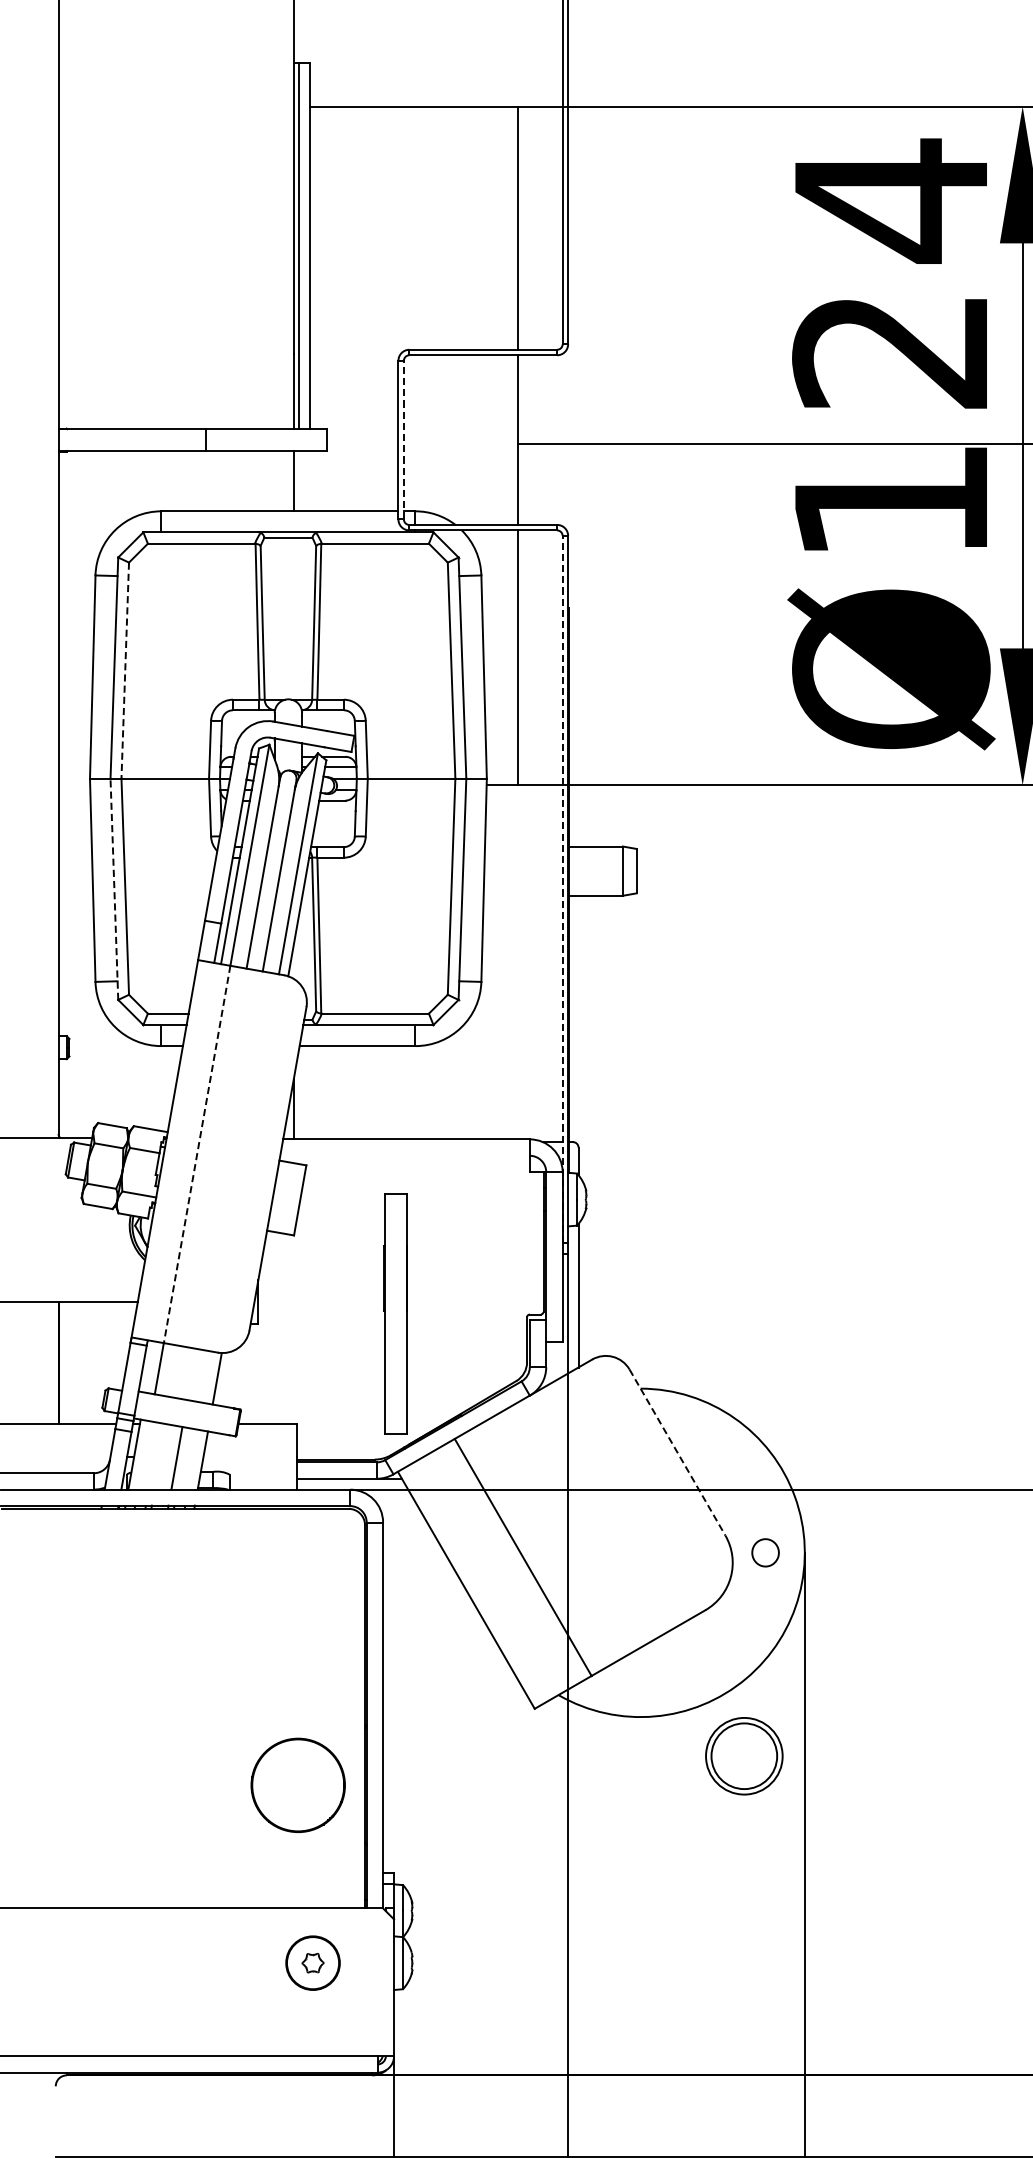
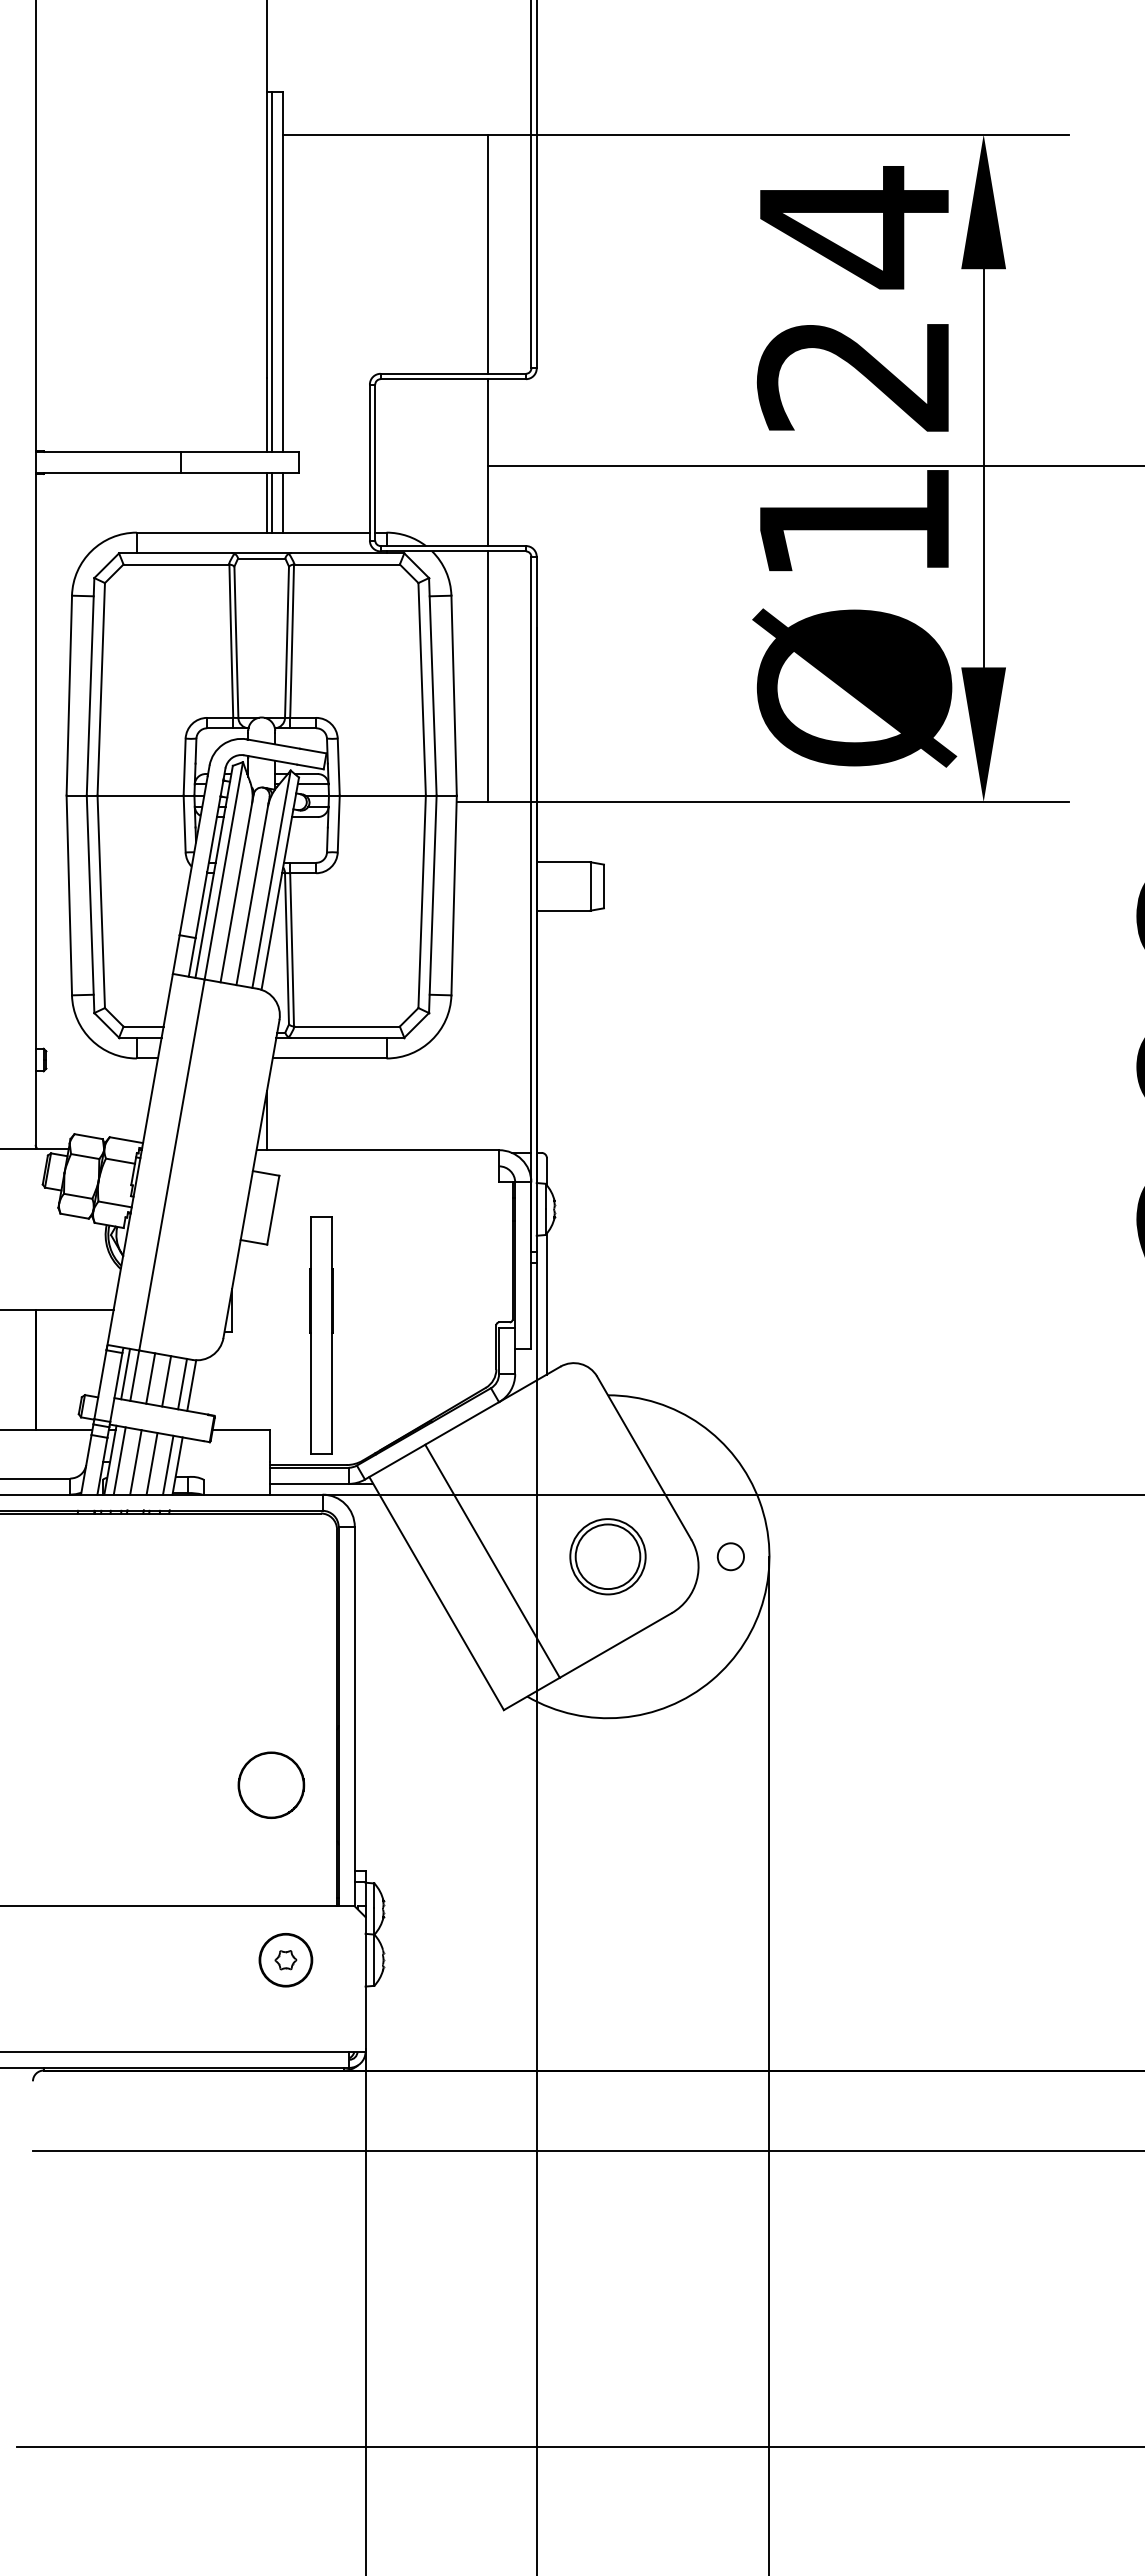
line: (404, 439) -> (375, 462), dashed -> solid
line: (299, 480) -> (272, 502), added
line: (310, 480) -> (283, 502), added
line: (125, 670) -> (101, 689), dashed -> solid
line: (114, 889) -> (90, 904), dashed -> solid
line: (562, 889) -> (531, 904), dashed -> solid
line: (196, 1154) -> (171, 1165), dashed -> solid
part: (396, 1313) -> (321, 1335), moved
line: (149, 1366) -> (125, 1373), added
line: (175, 1371) -> (150, 1378), added
line: (191, 1374) -> (166, 1381), added
line: (207, 1376) -> (182, 1383), added
line: (677, 1452) -> (644, 1458), dashed -> solid
line: (143, 1454) -> (119, 1460), added
line: (160, 1456) -> (135, 1462), added
line: (193, 1459) -> (168, 1464), added
part: (743, 1755) -> (607, 1556), moved
part: (298, 1784) -> (271, 1784), size x0.71

